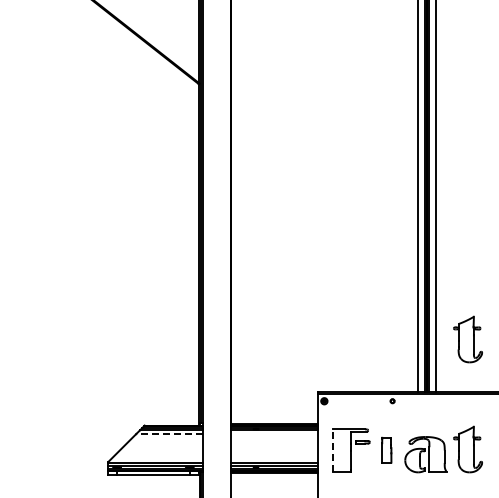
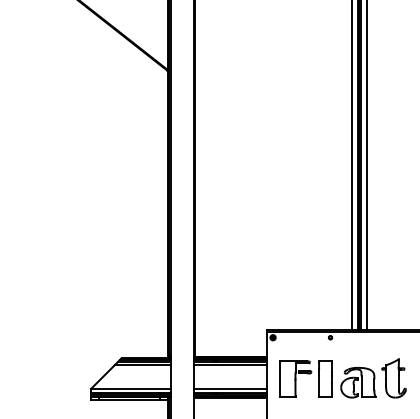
part: (467, 339) -> (393, 285), removed
line: (169, 434) -> (142, 365), dashed -> solid
line: (273, 434) -> (230, 365), added
line: (332, 450) -> (279, 379), dashed -> solid
part: (386, 450) -> (325, 379), size x1.67

